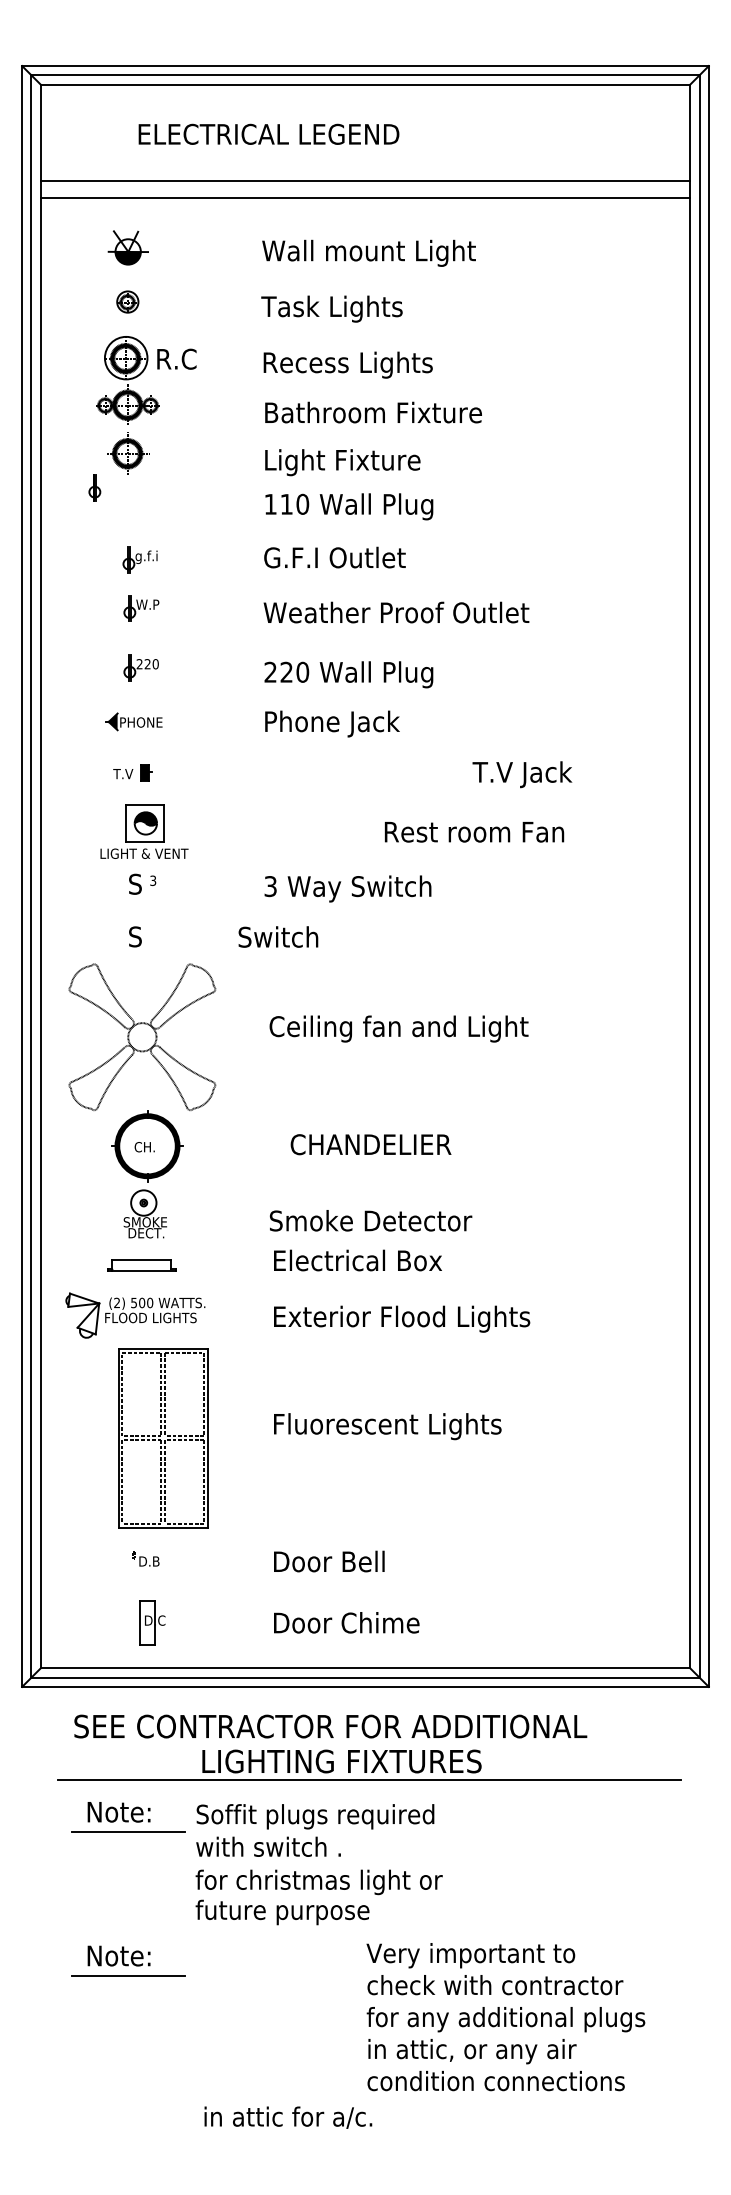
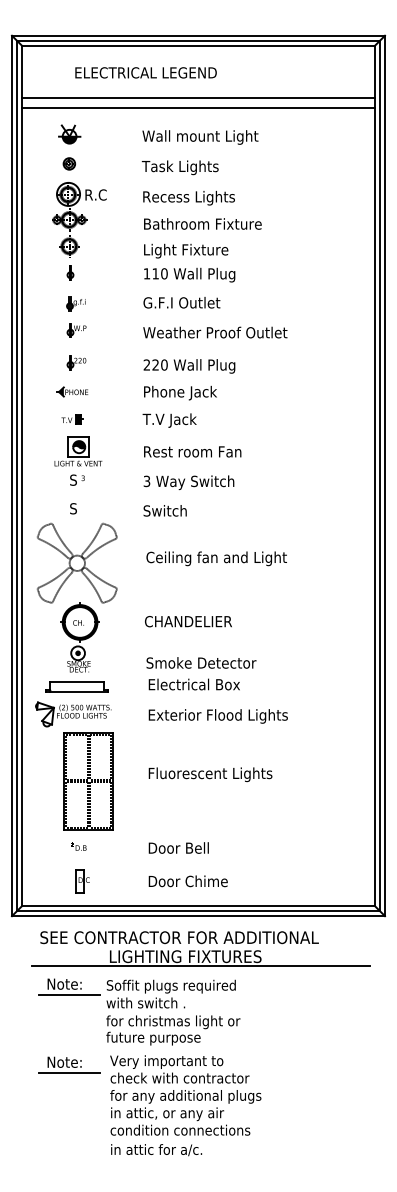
part: (94, 487) -> (70, 272), moved
text: (521, 774) -> (169, 420), moved
text: (474, 831) -> (192, 451), moved
text: (277, 936) -> (164, 510), moved
text: (371, 1144) -> (188, 621), moved
part: (140, 1264) -> (76, 686), size x1.67
text: (505, 2017) -> (185, 1095), moved

